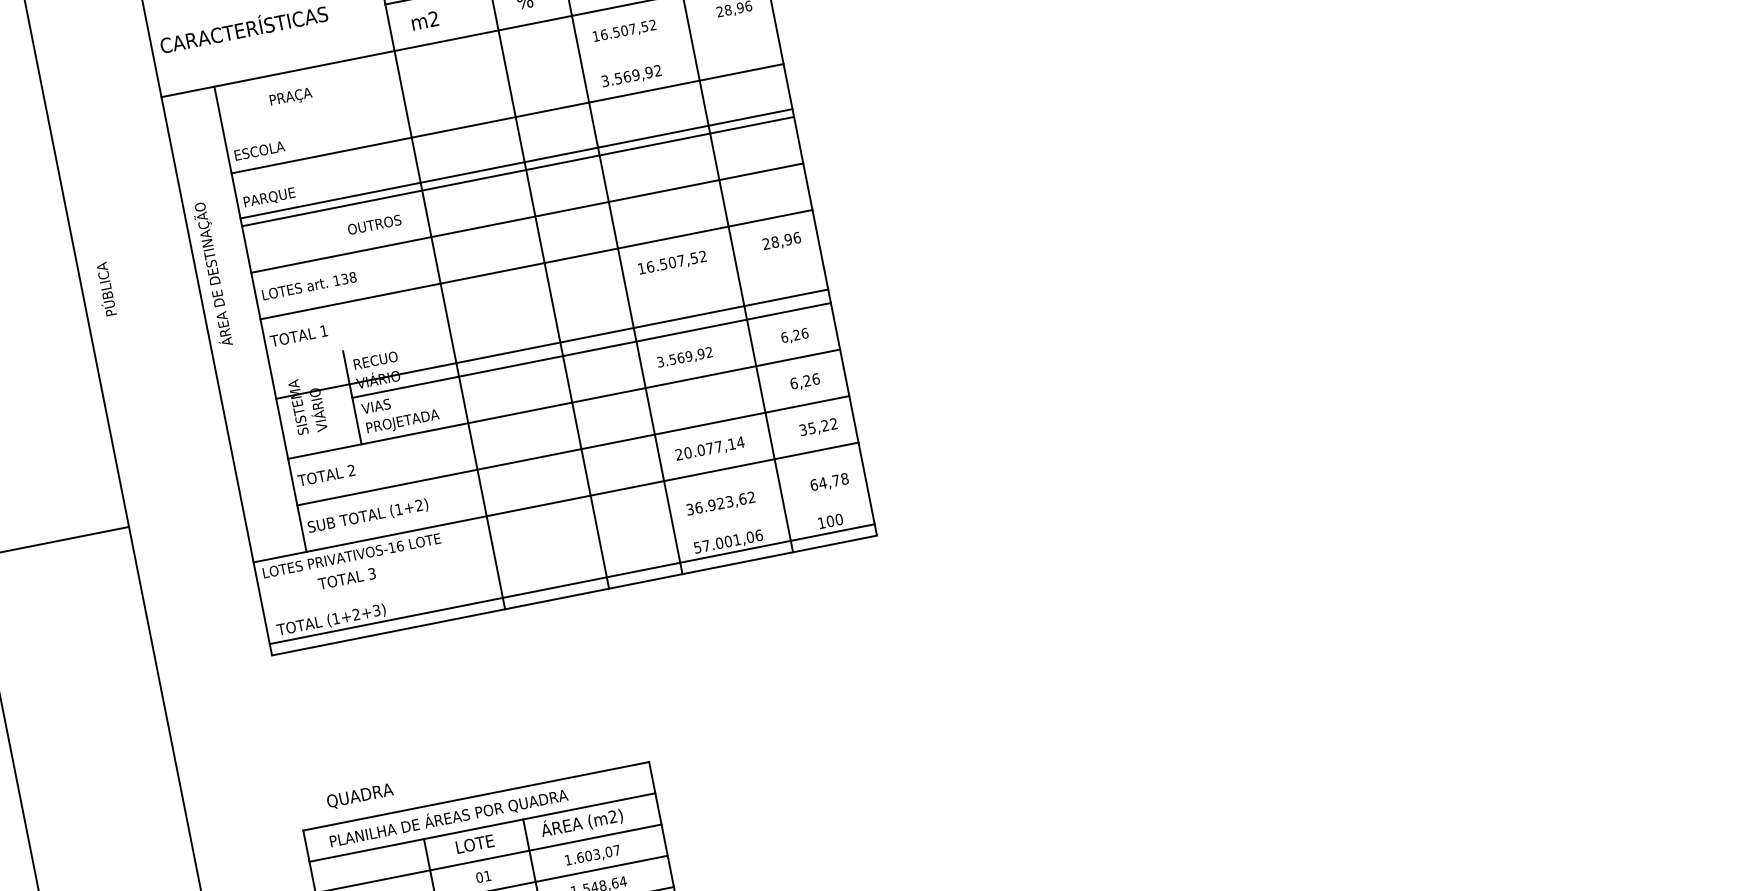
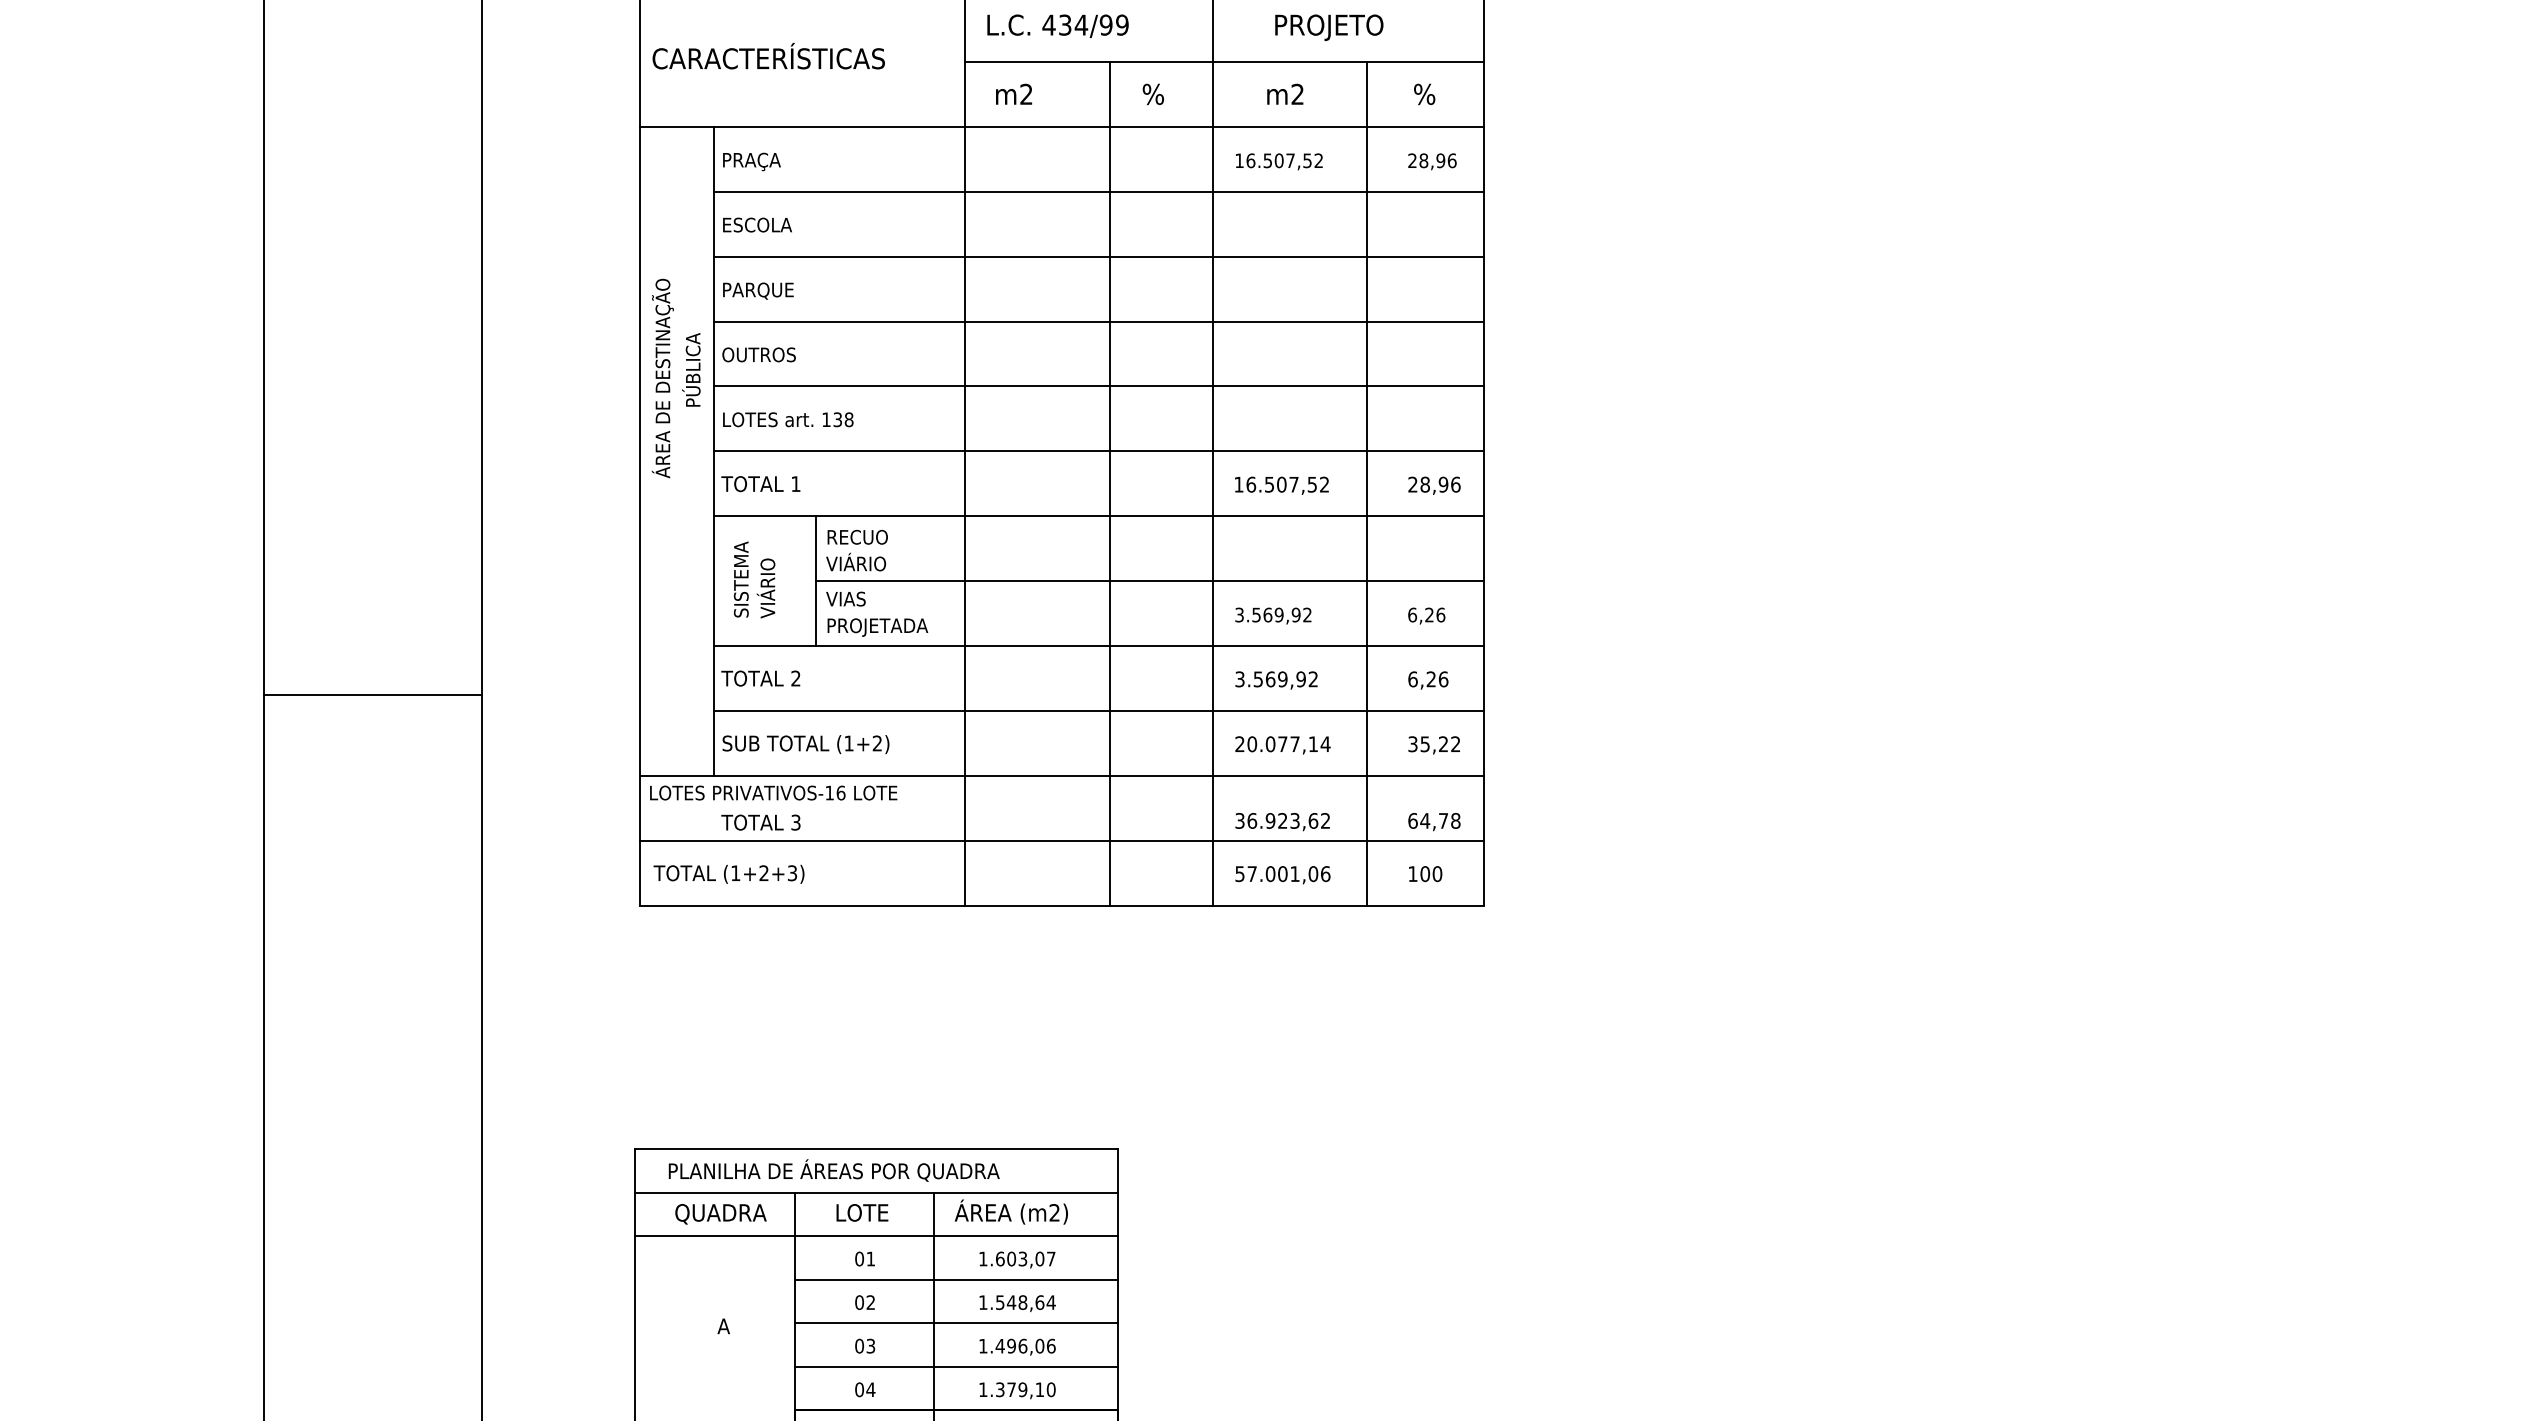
text: (631, 76) -> (1276, 680), moved
text: (290, 97) -> (751, 161), moved
line: (507, 118) -> (1098, 191), moved
line: (516, 163) -> (1098, 256), moved
text: (374, 224) -> (758, 354), moved
text: (105, 289) -> (691, 369), moved
line: (552, 344) -> (1098, 516), moved
line: (571, 584) -> (1061, 840), moved
text: (359, 796) -> (720, 1214), moved

